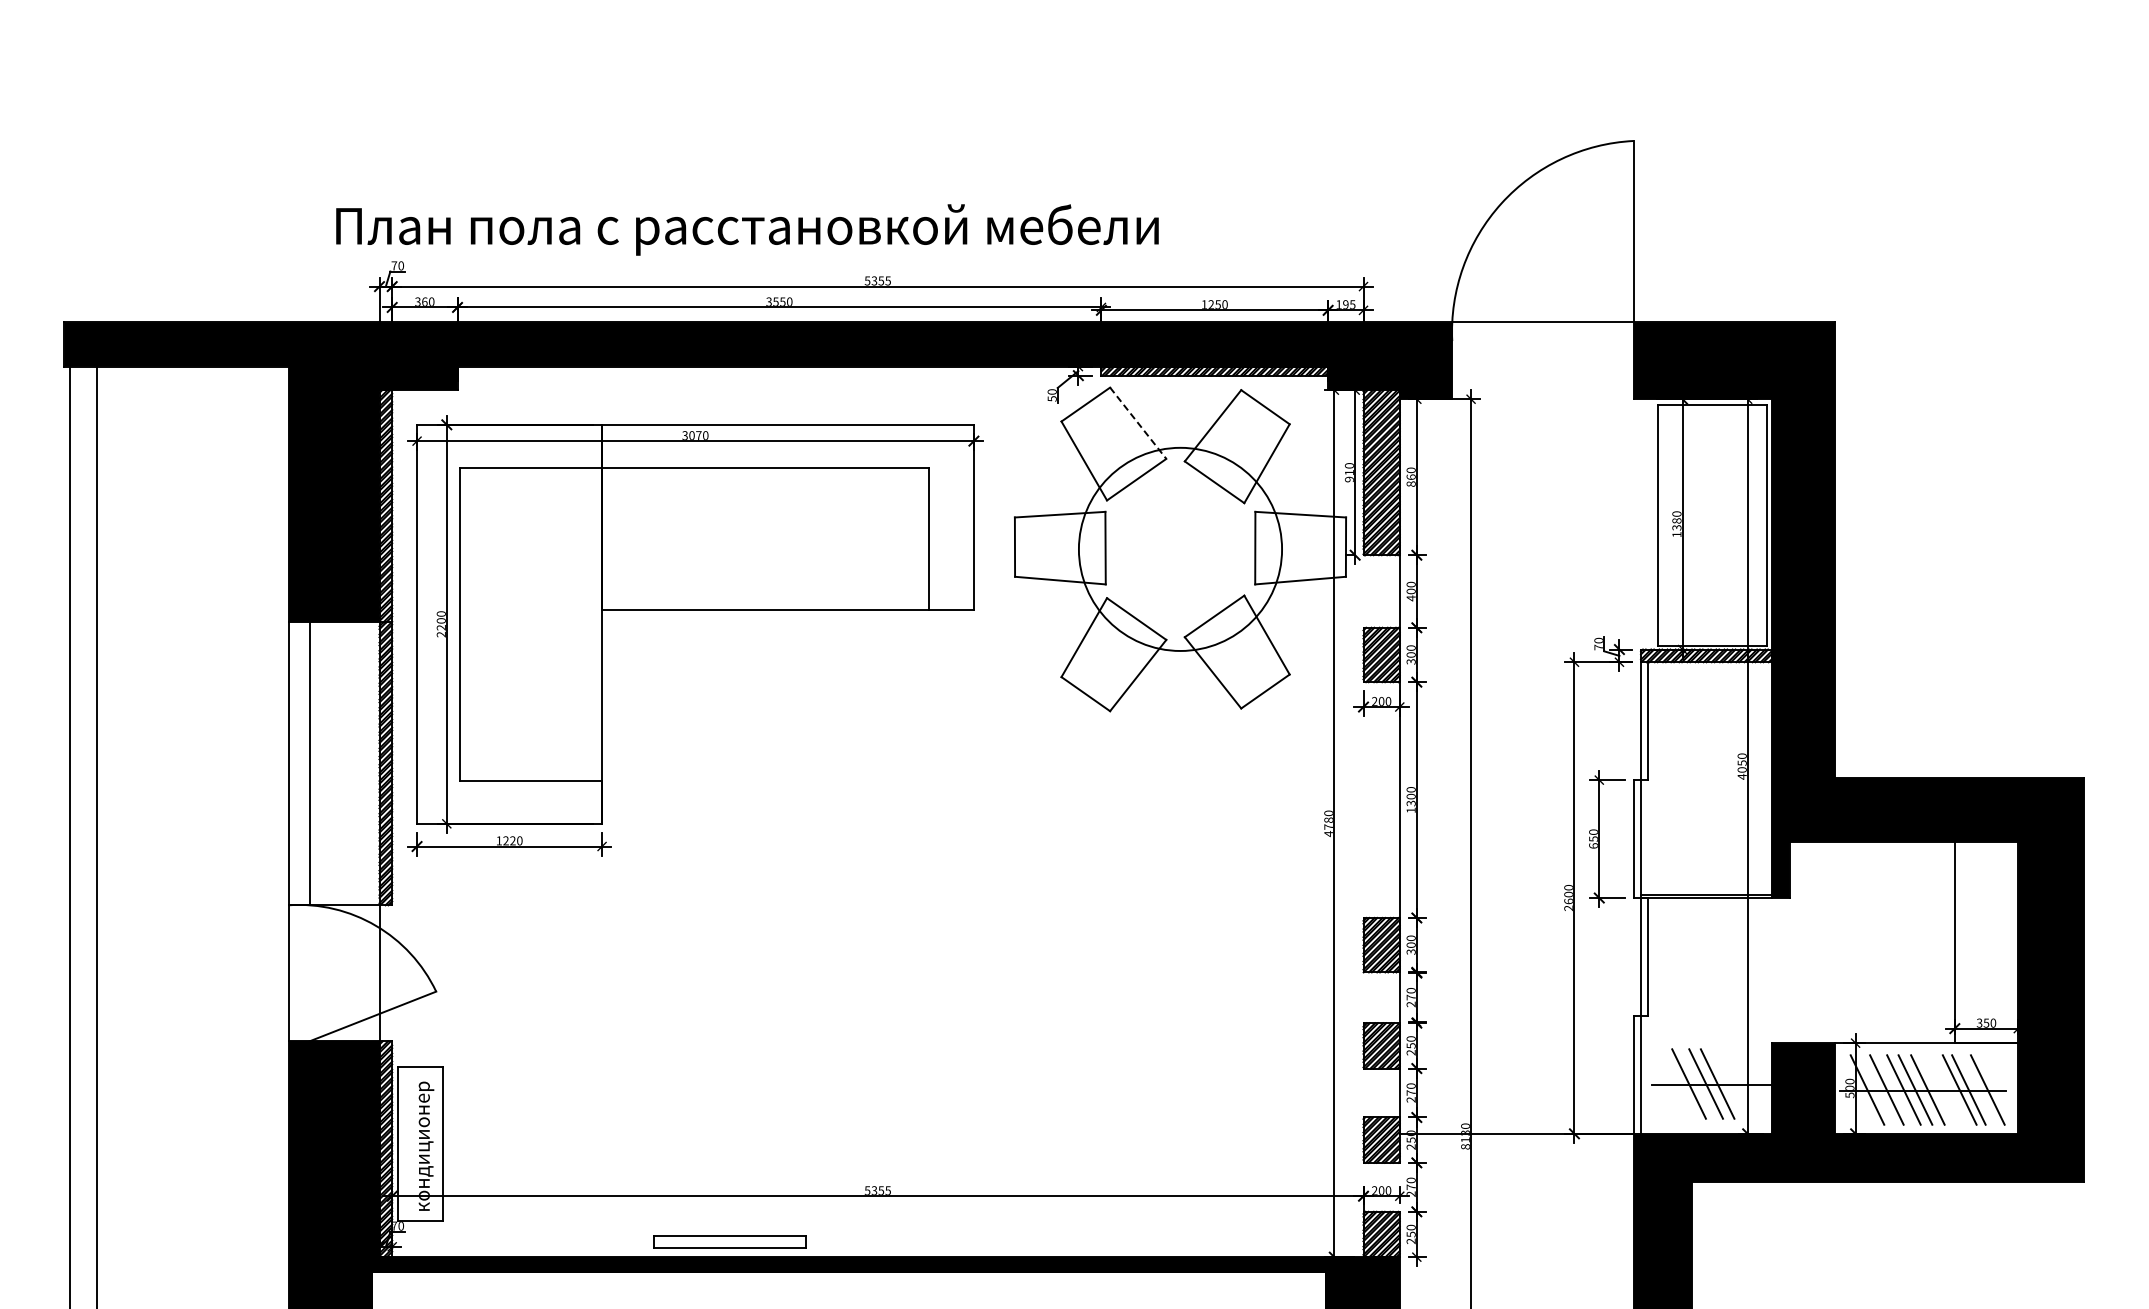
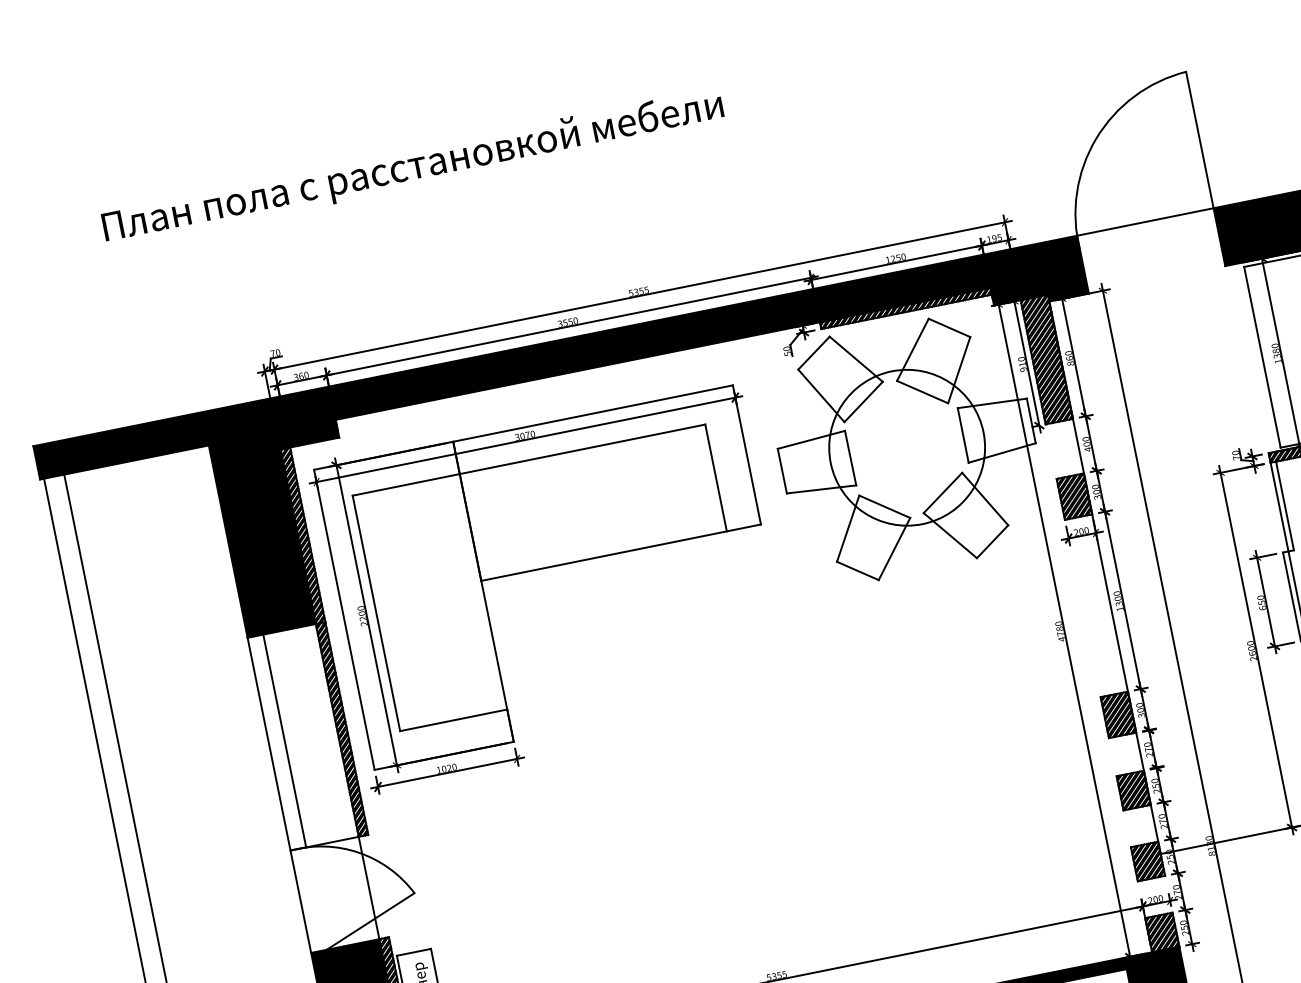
text: (747, 229) -> (413, 167), moved
line: (1138, 423) -> (856, 359), dashed -> solid
text: (505, 840) -> (443, 769), 1220 -> 1020

